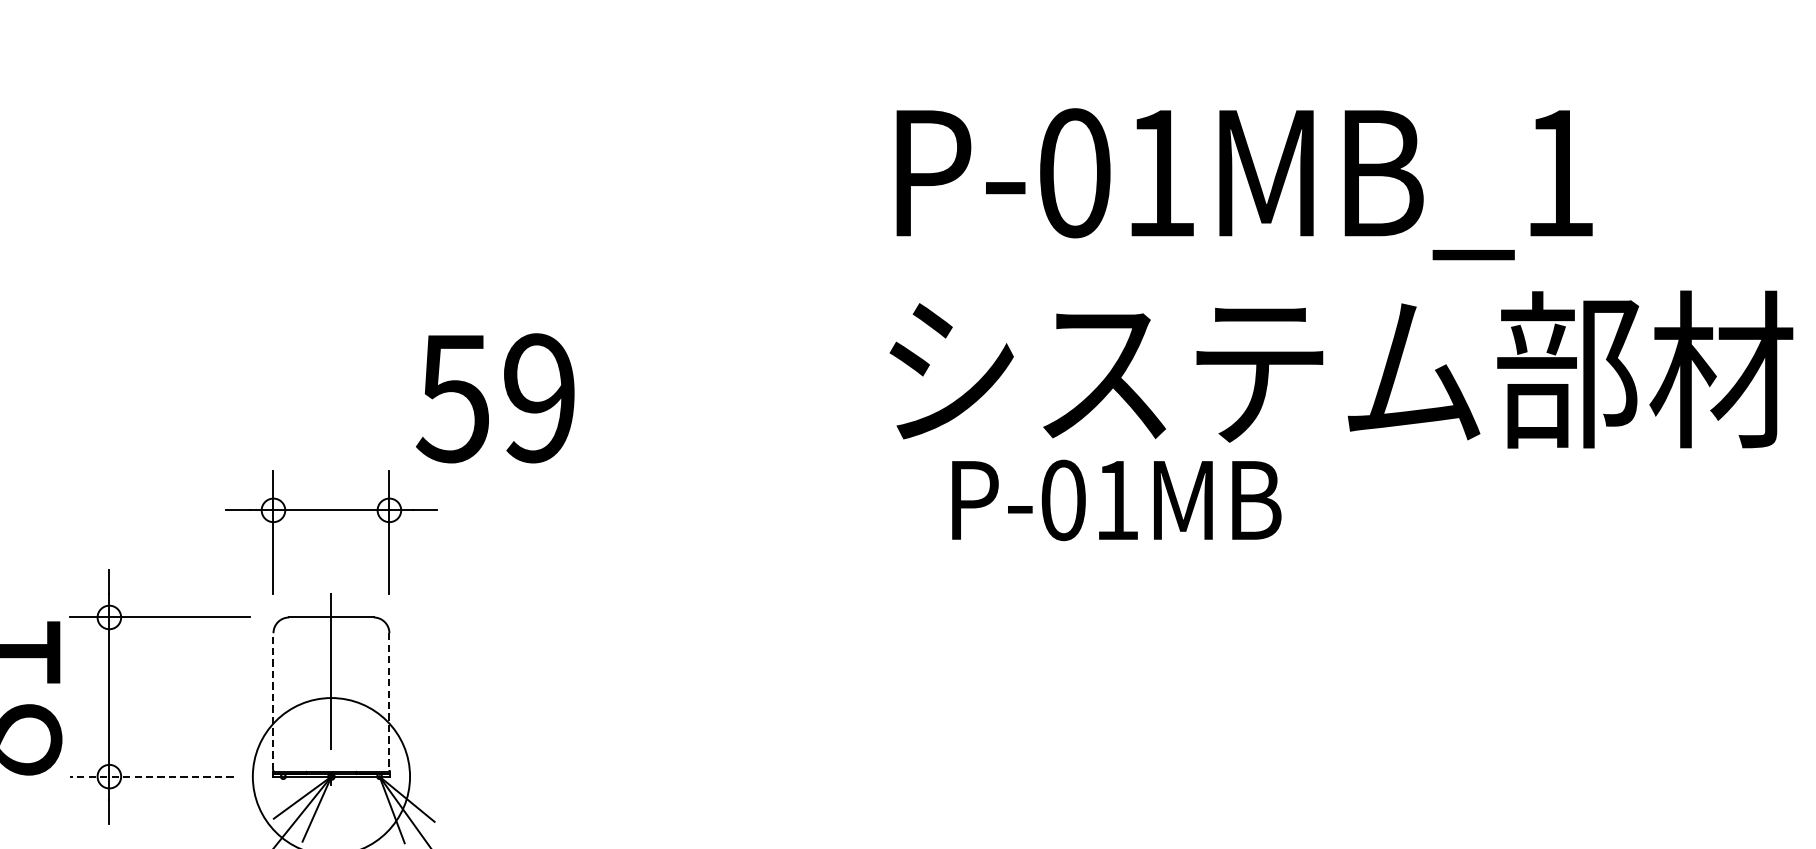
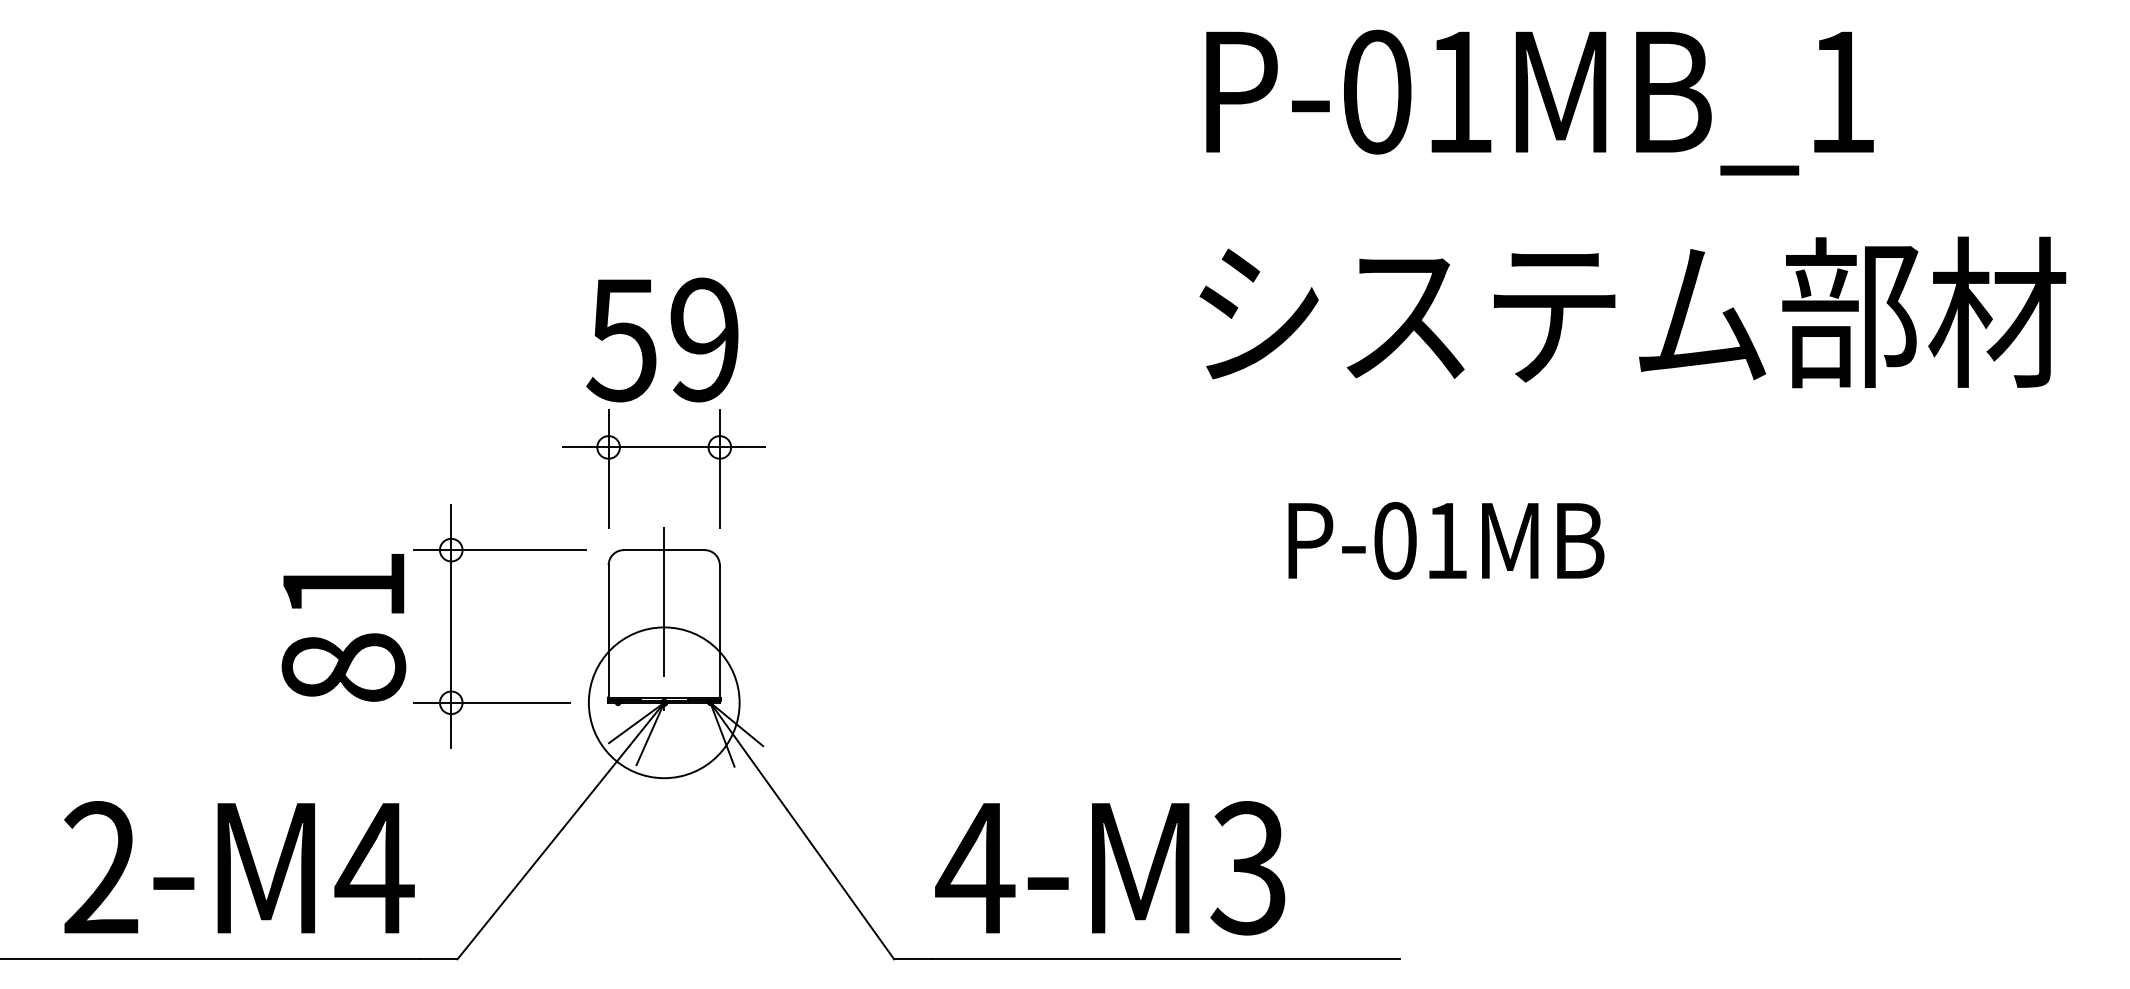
text: (1244, 184) -> (1539, 102), moved
text: (495, 397) -> (662, 339), moved
text: (1116, 500) -> (1446, 540), moved
line: (273, 701) -> (608, 630), dashed -> solid
line: (389, 701) -> (719, 630), dashed -> solid
line: (151, 776) -> (491, 702), dashed -> solid

